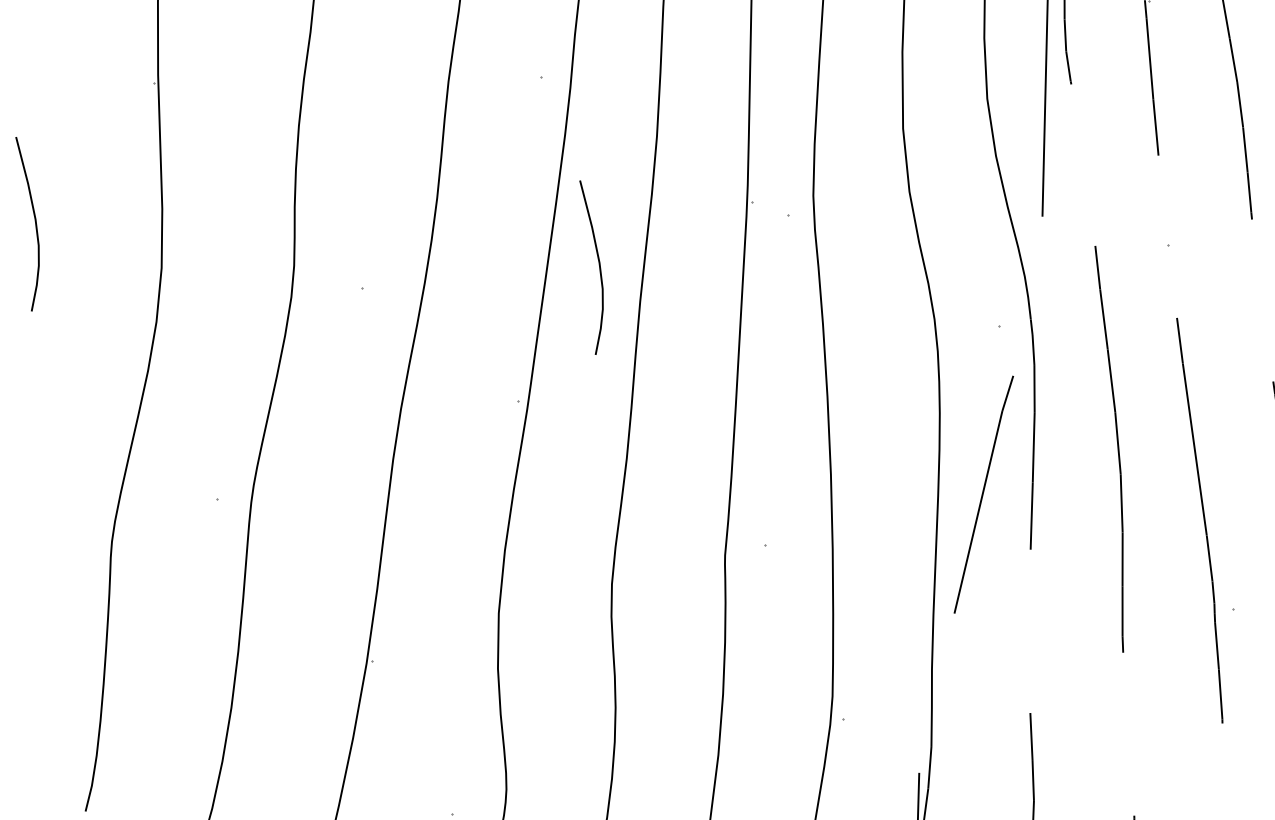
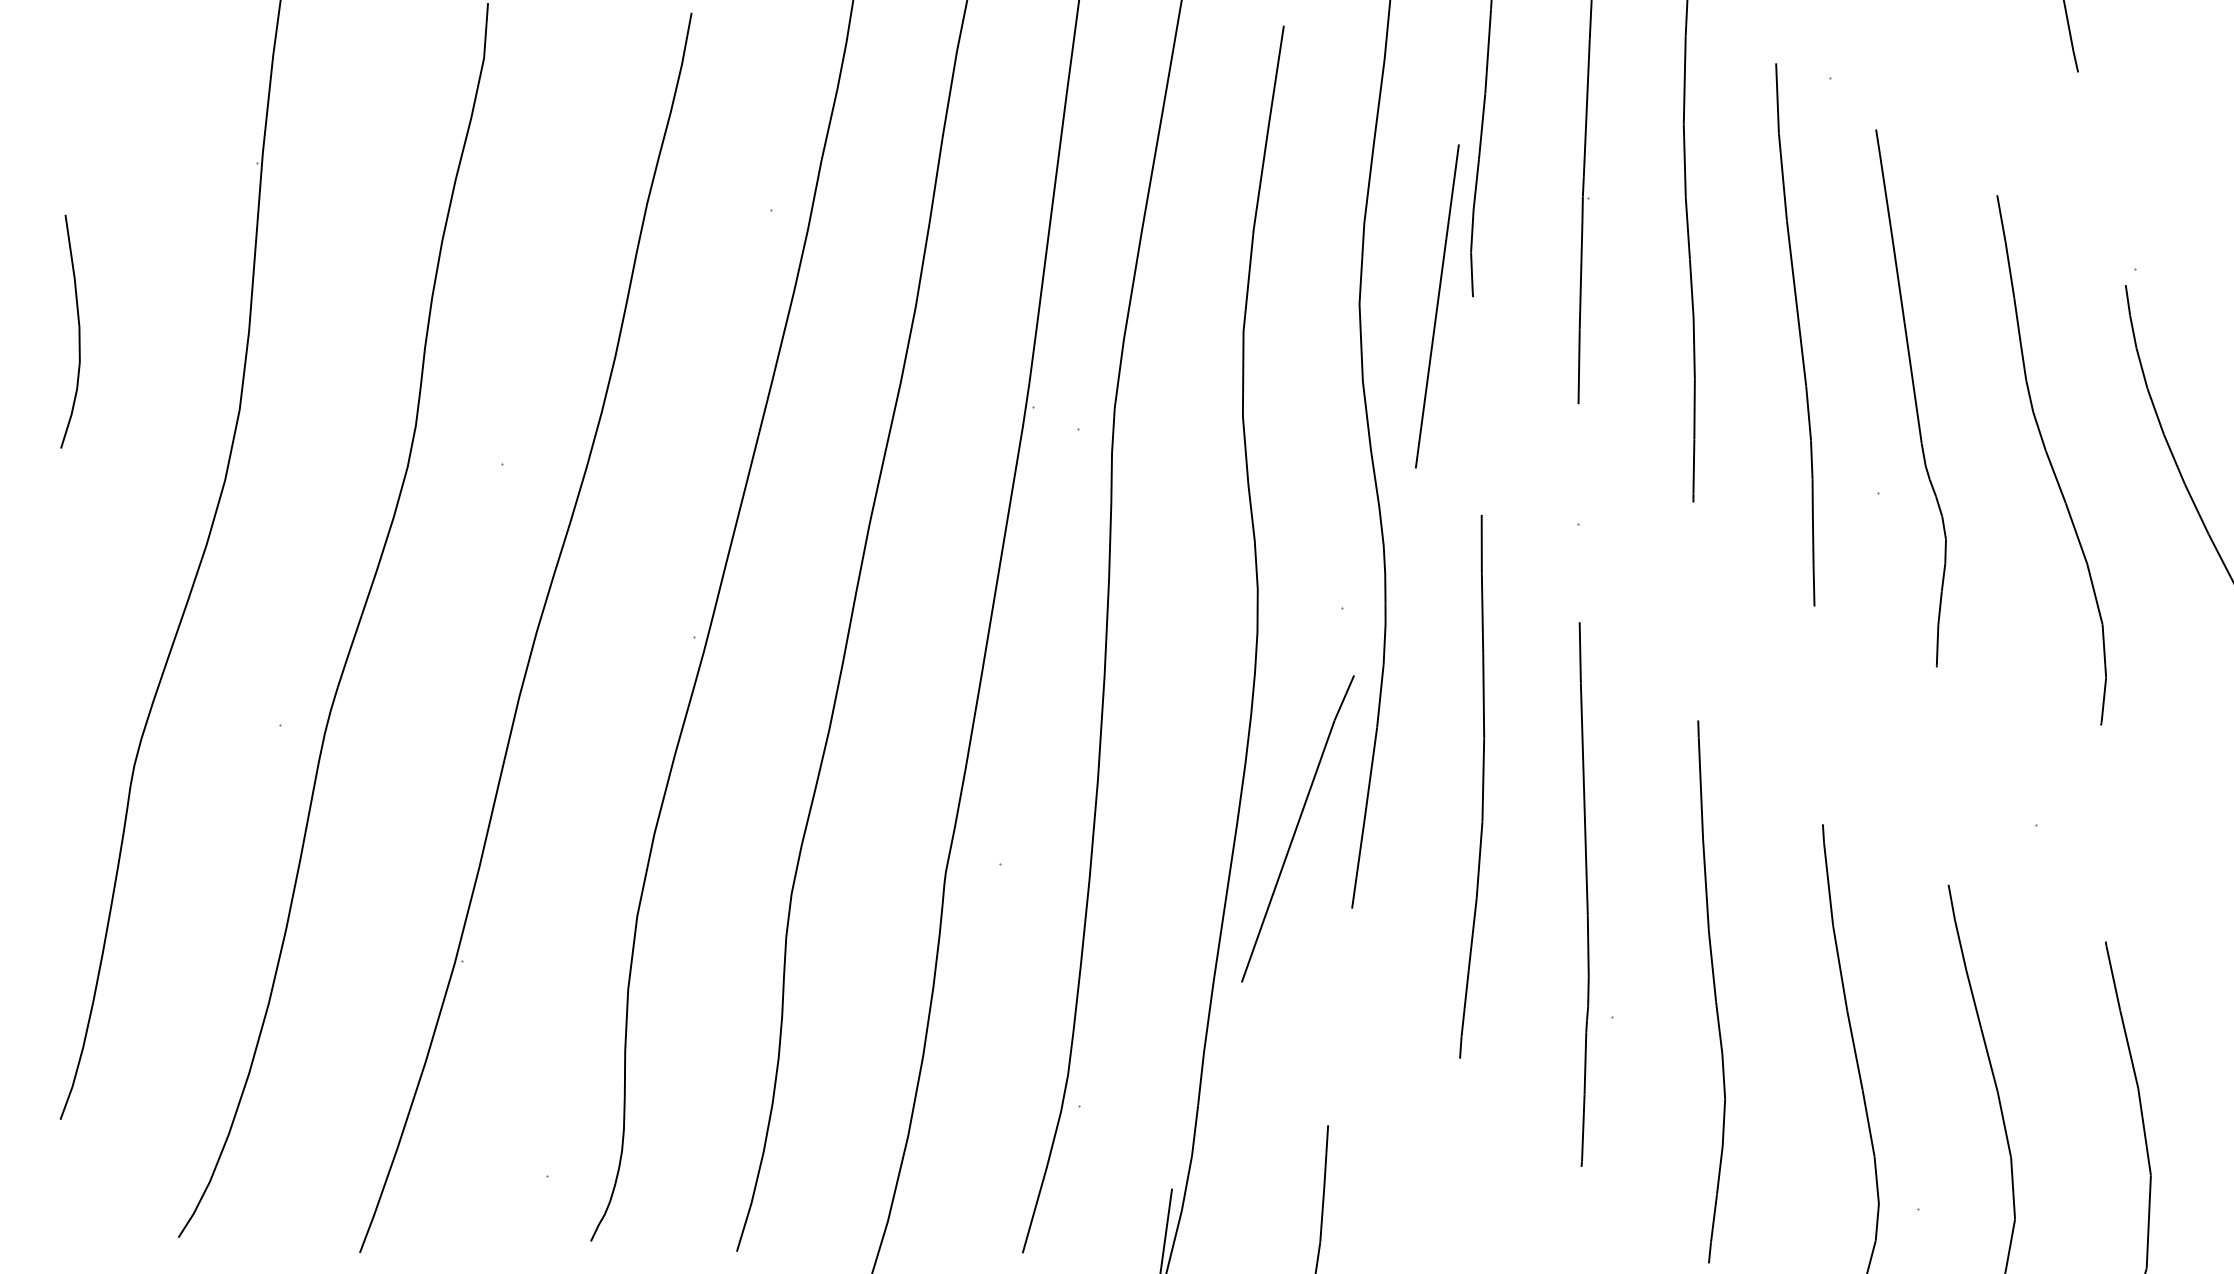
curve: (599, 266) -> (820, 470), removed

